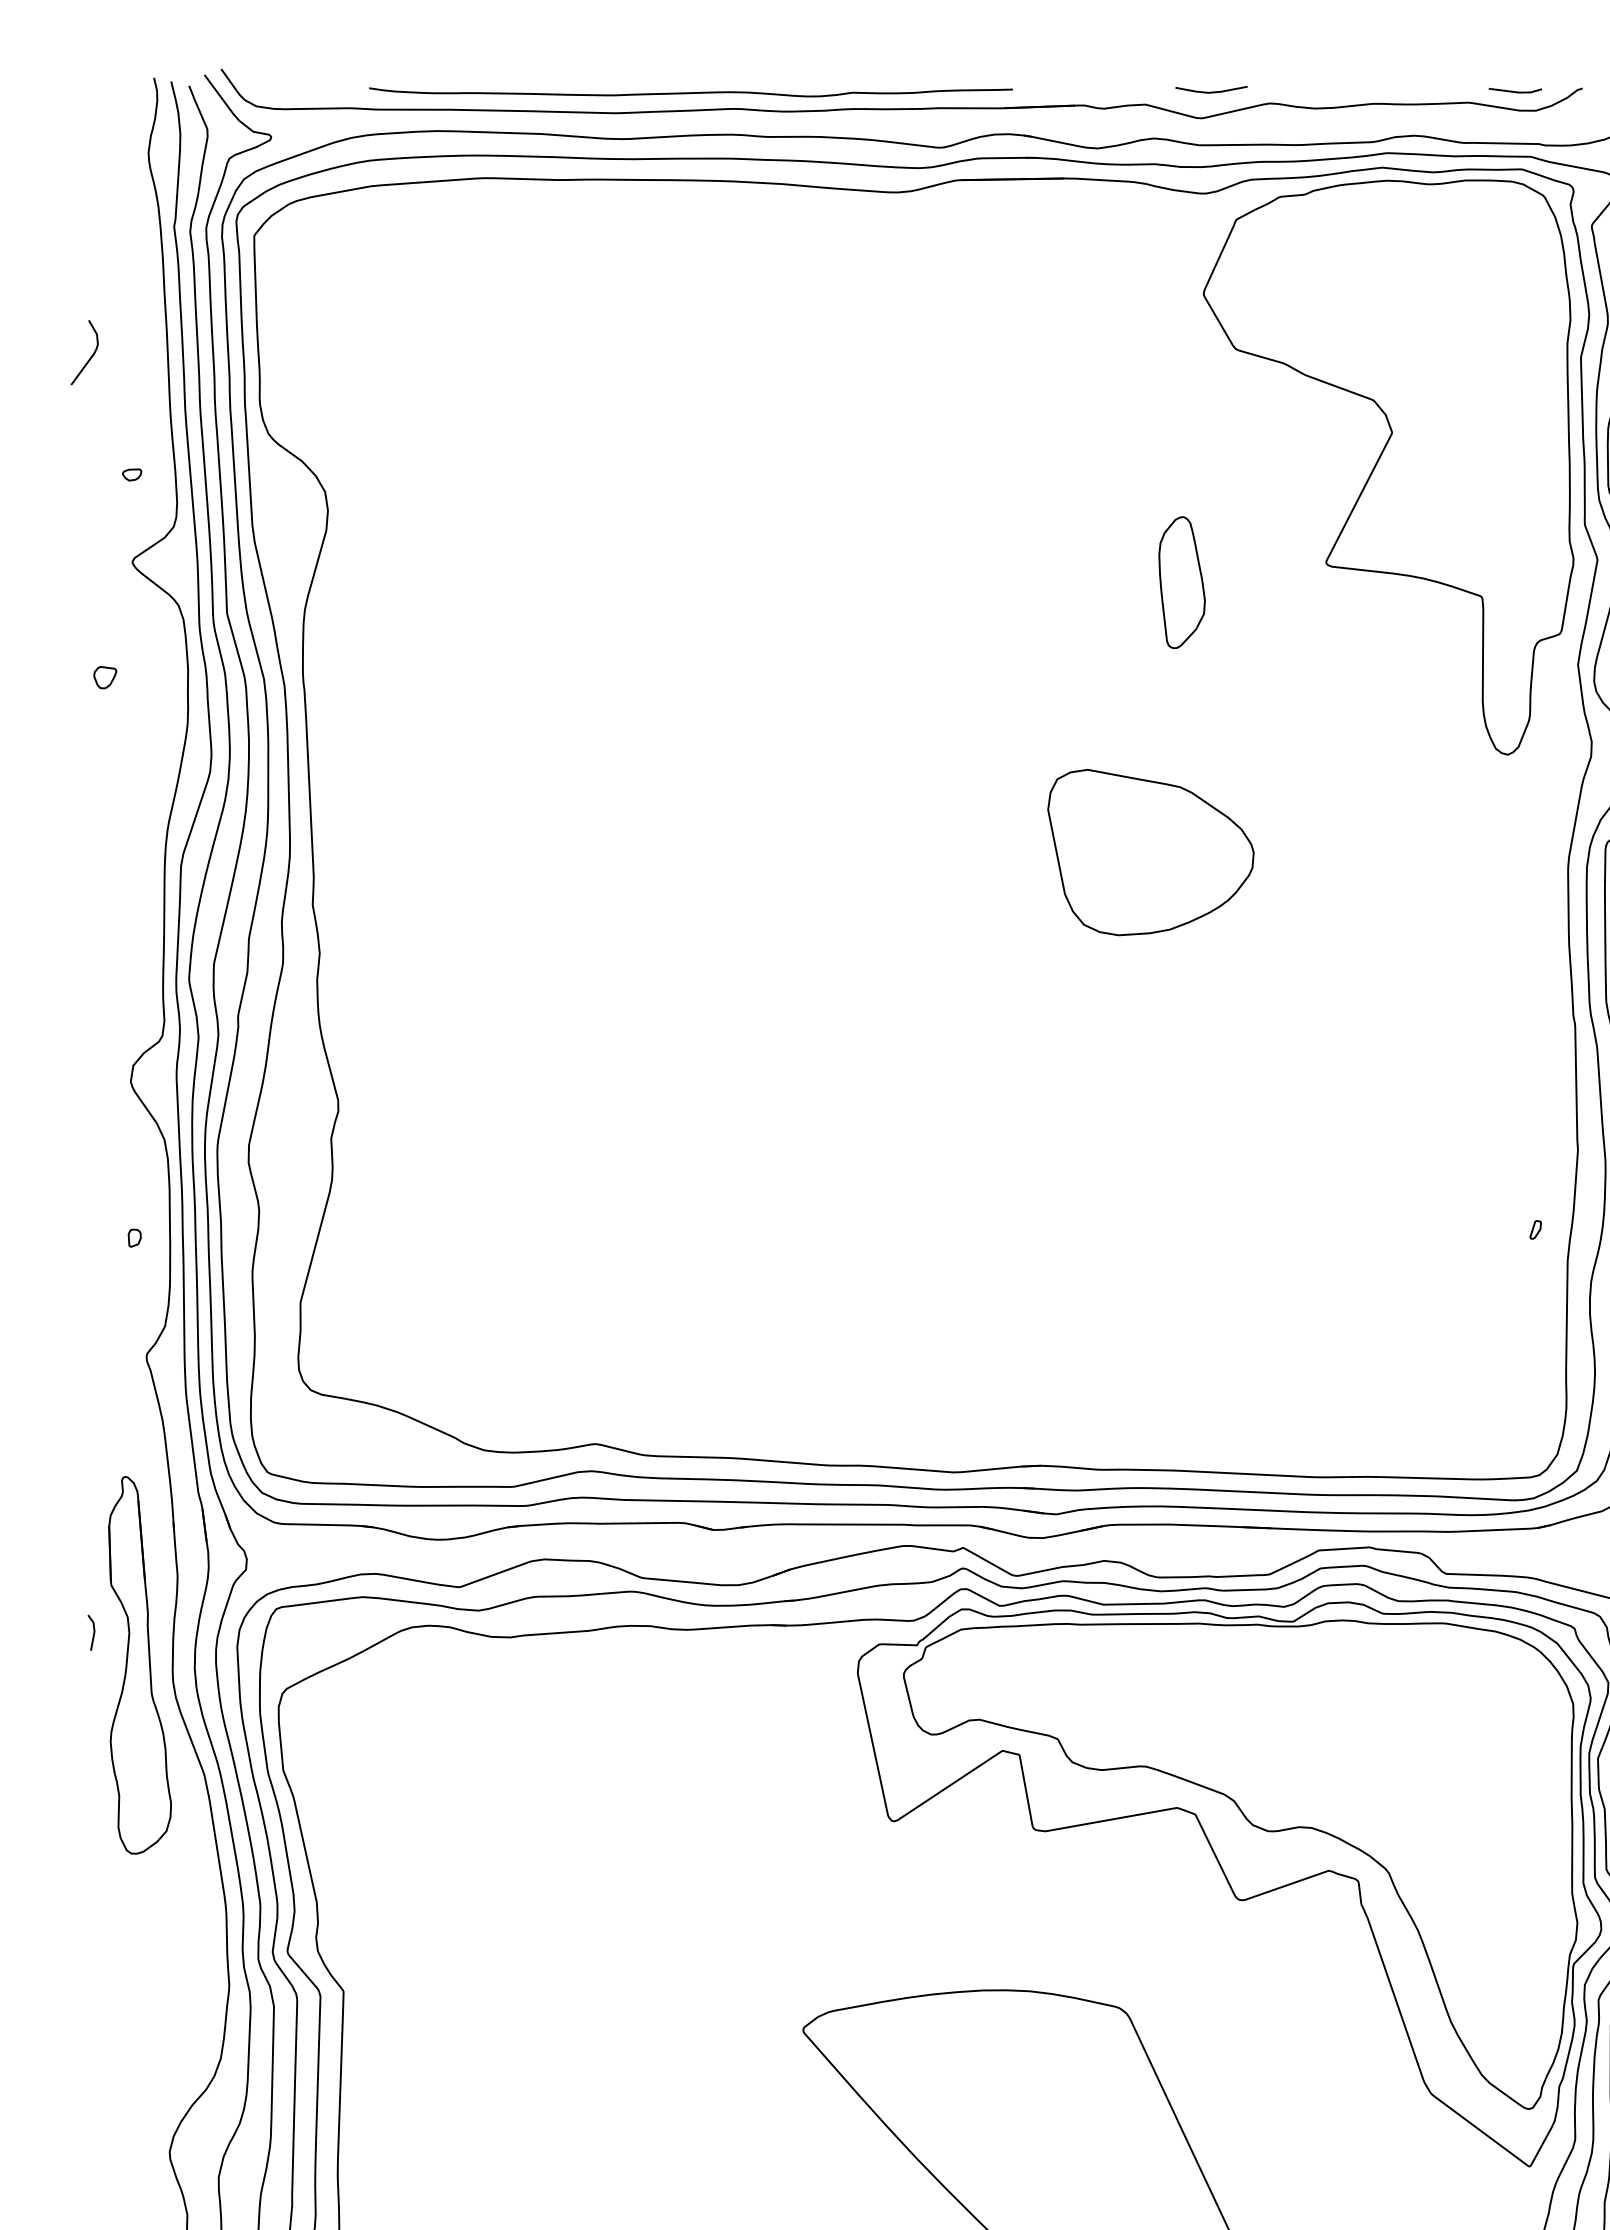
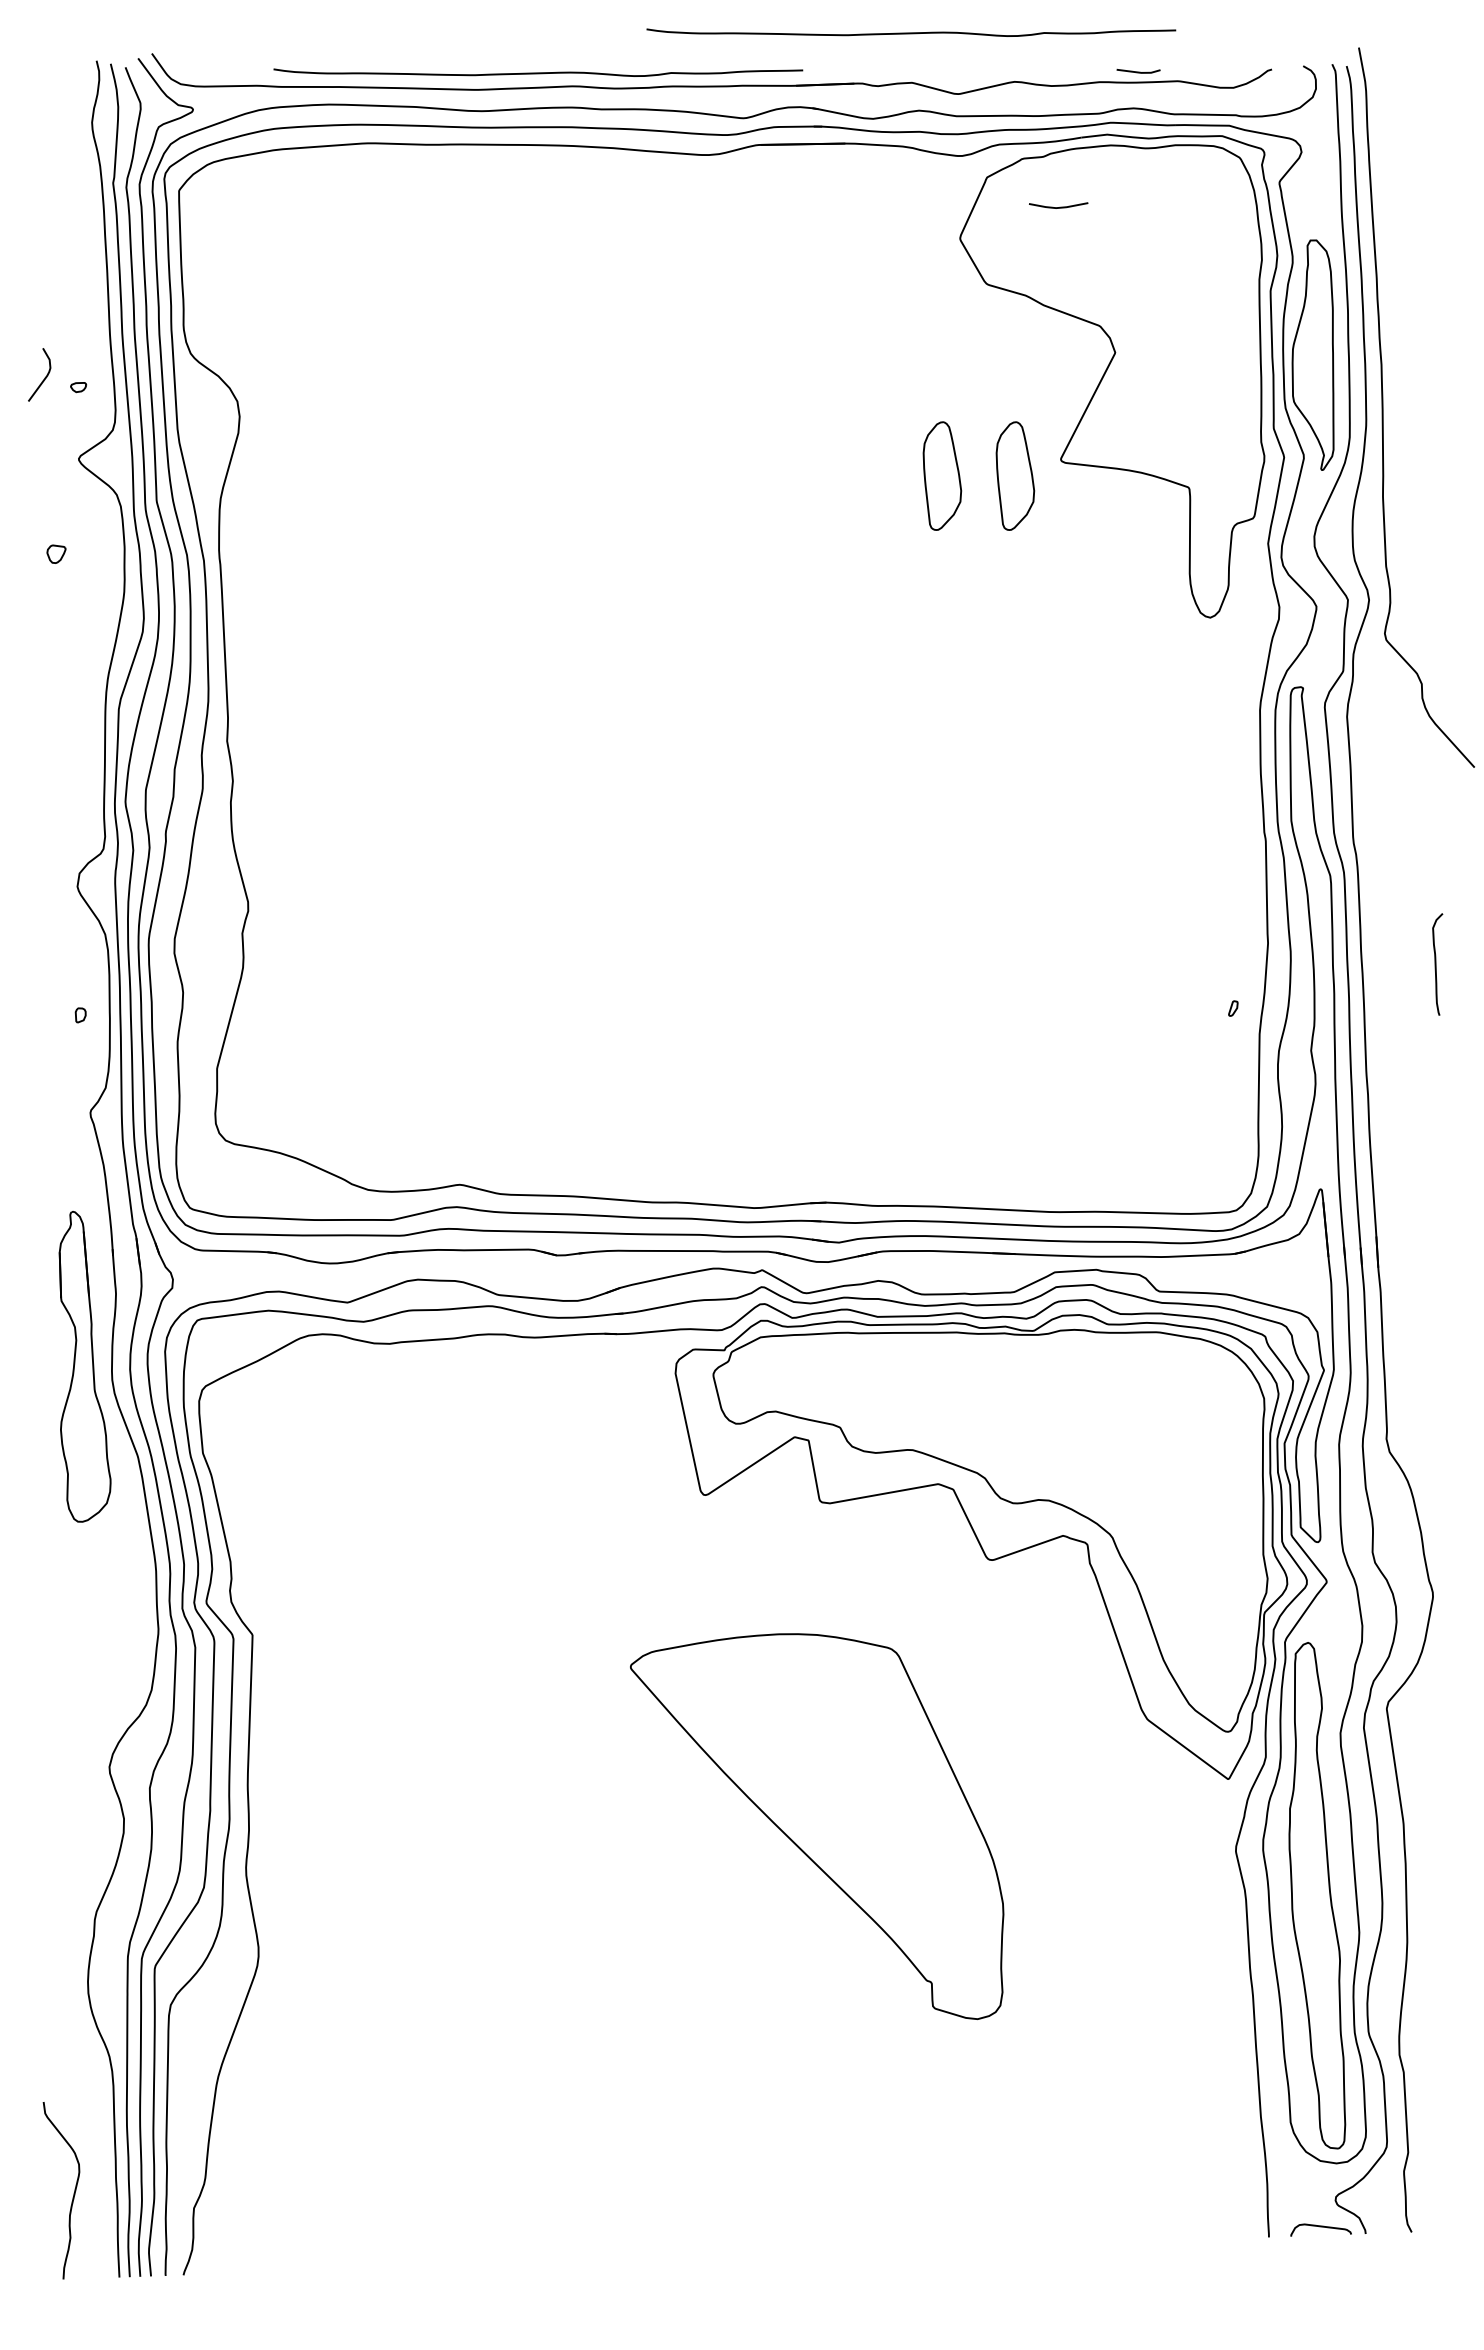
curve: (1144, 43) -> (911, 32), added
line: (1212, 90) -> (1059, 206), moved
line: (1515, 90) -> (1138, 71), moved
curve: (90, 355) -> (44, 377), moved
part: (1270, 581) -> (1015, 475), added
part: (1150, 852) -> (916, 698), removed
line: (93, 1632) -> (46, 1339), removed

